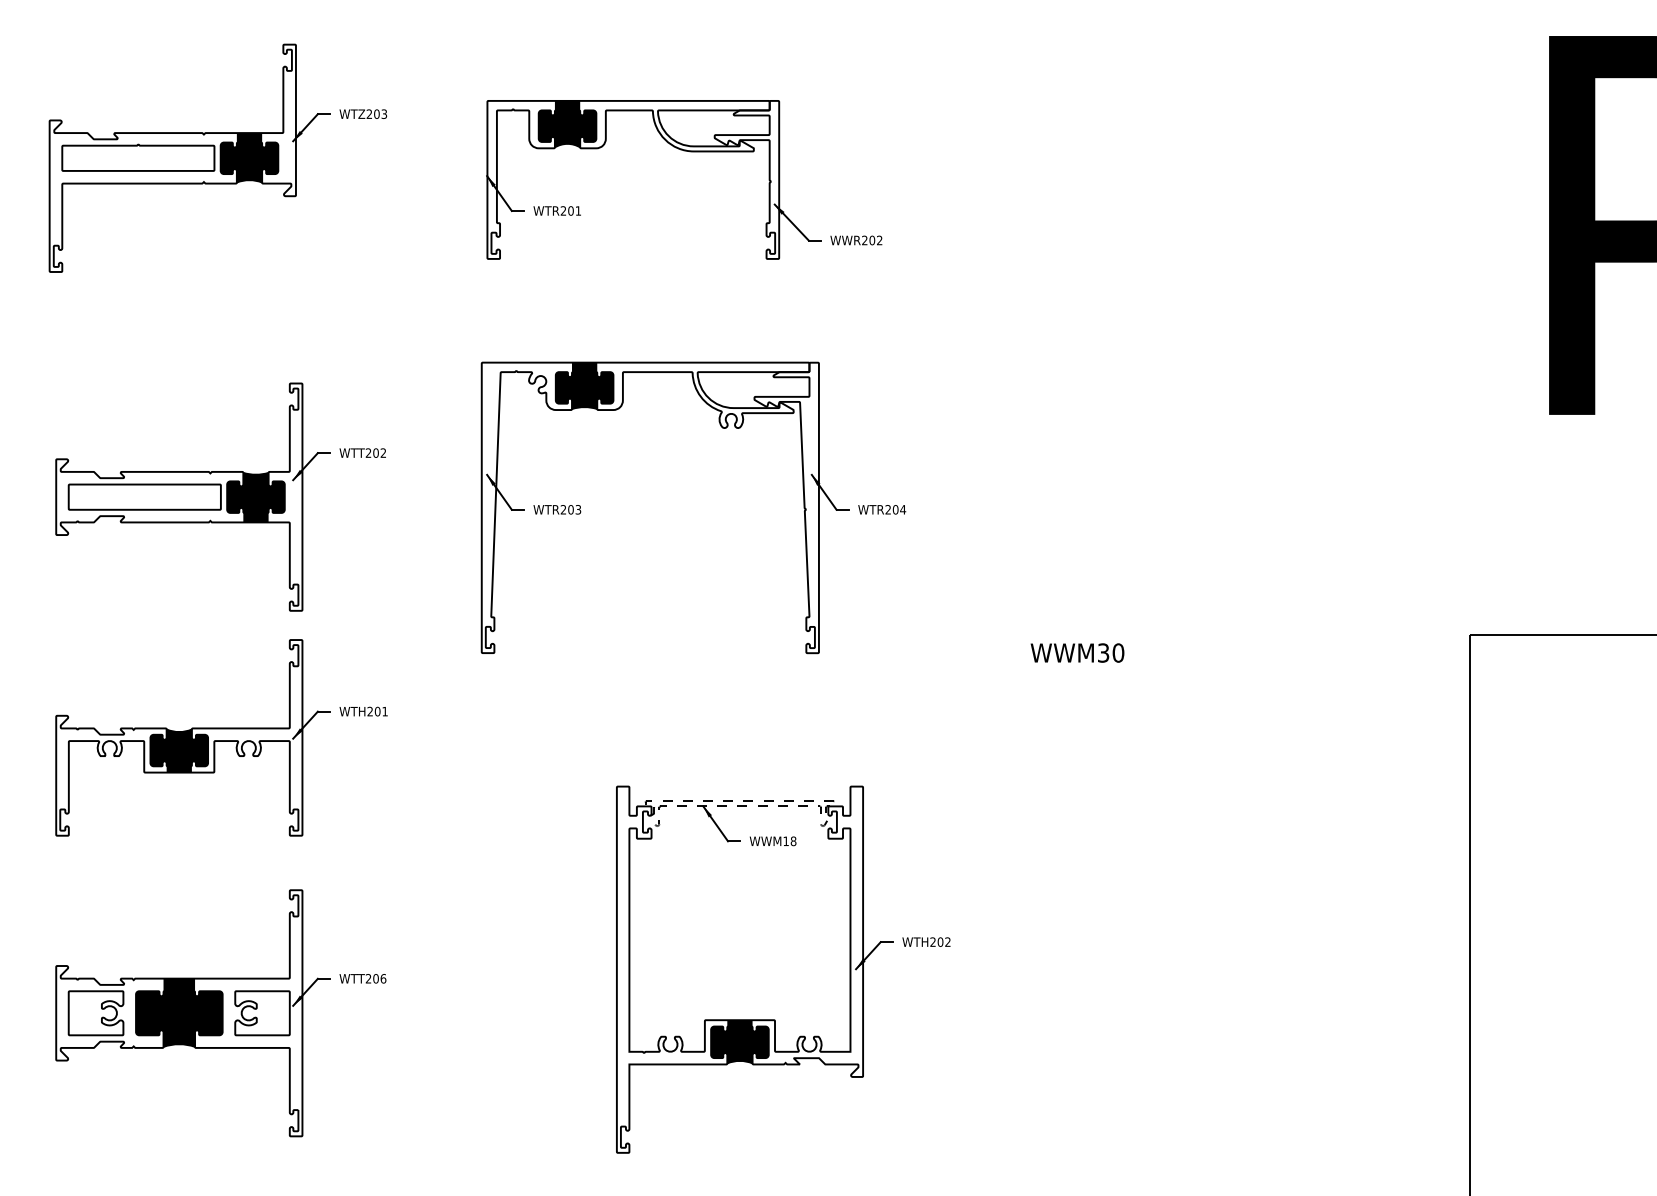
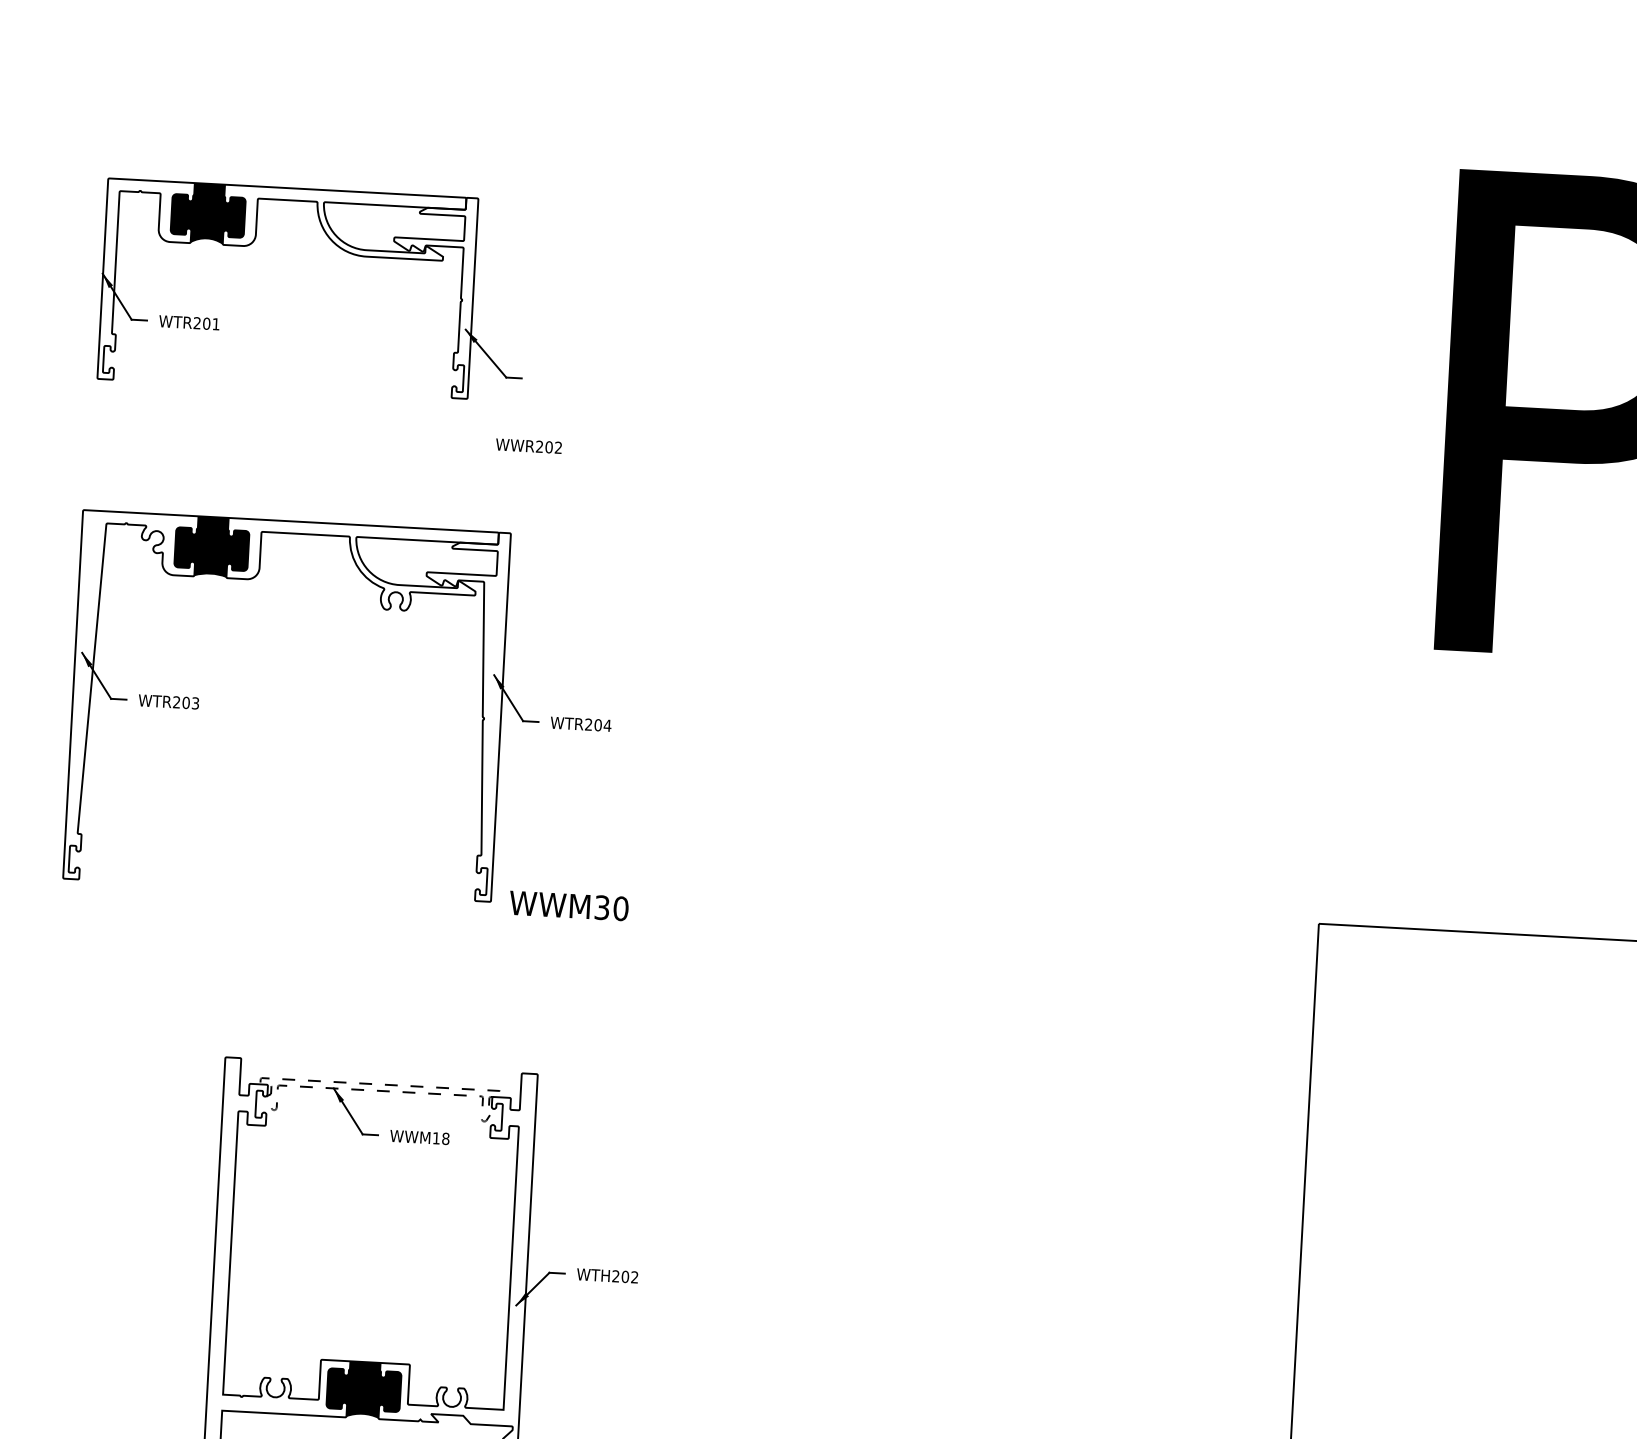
text: (856, 240) -> (529, 446), moved
text: (1077, 652) -> (569, 905), moved

